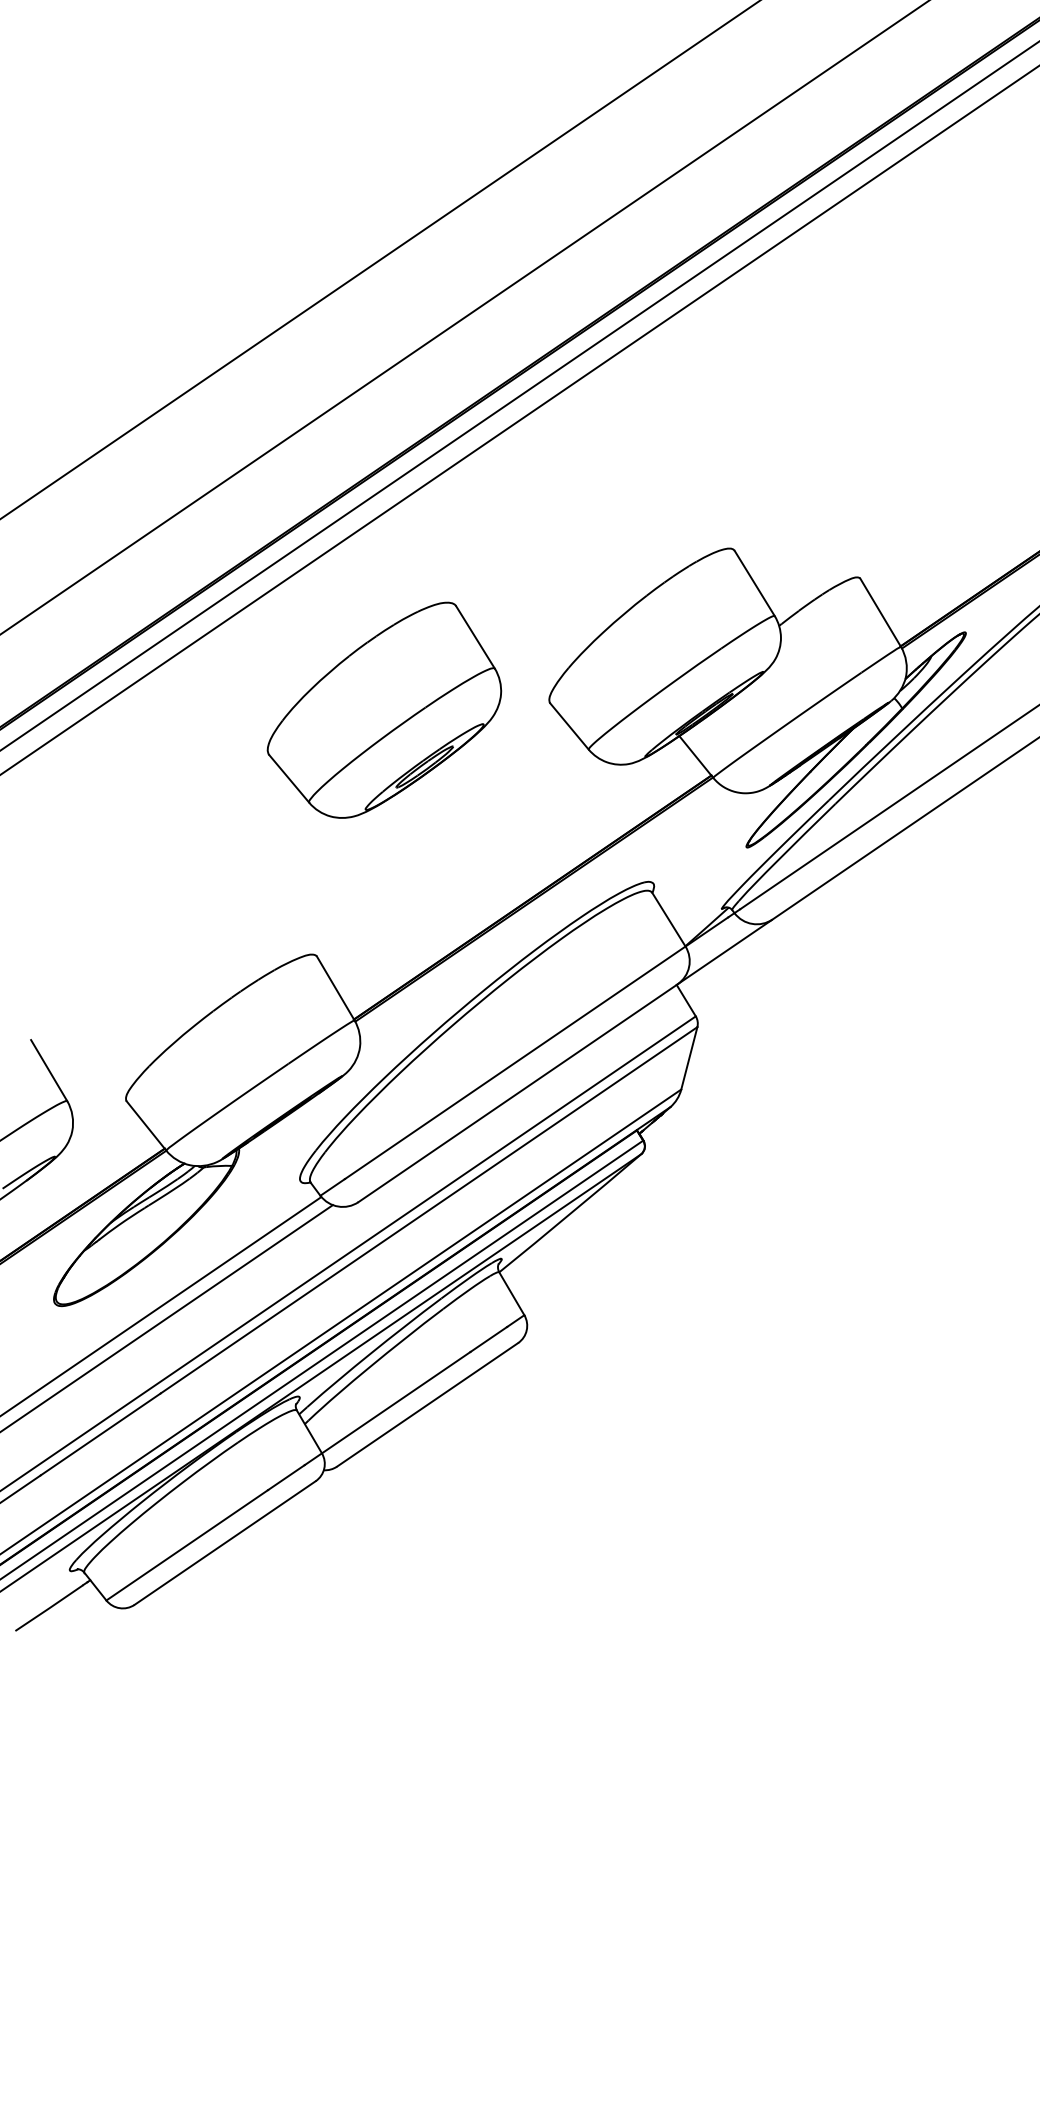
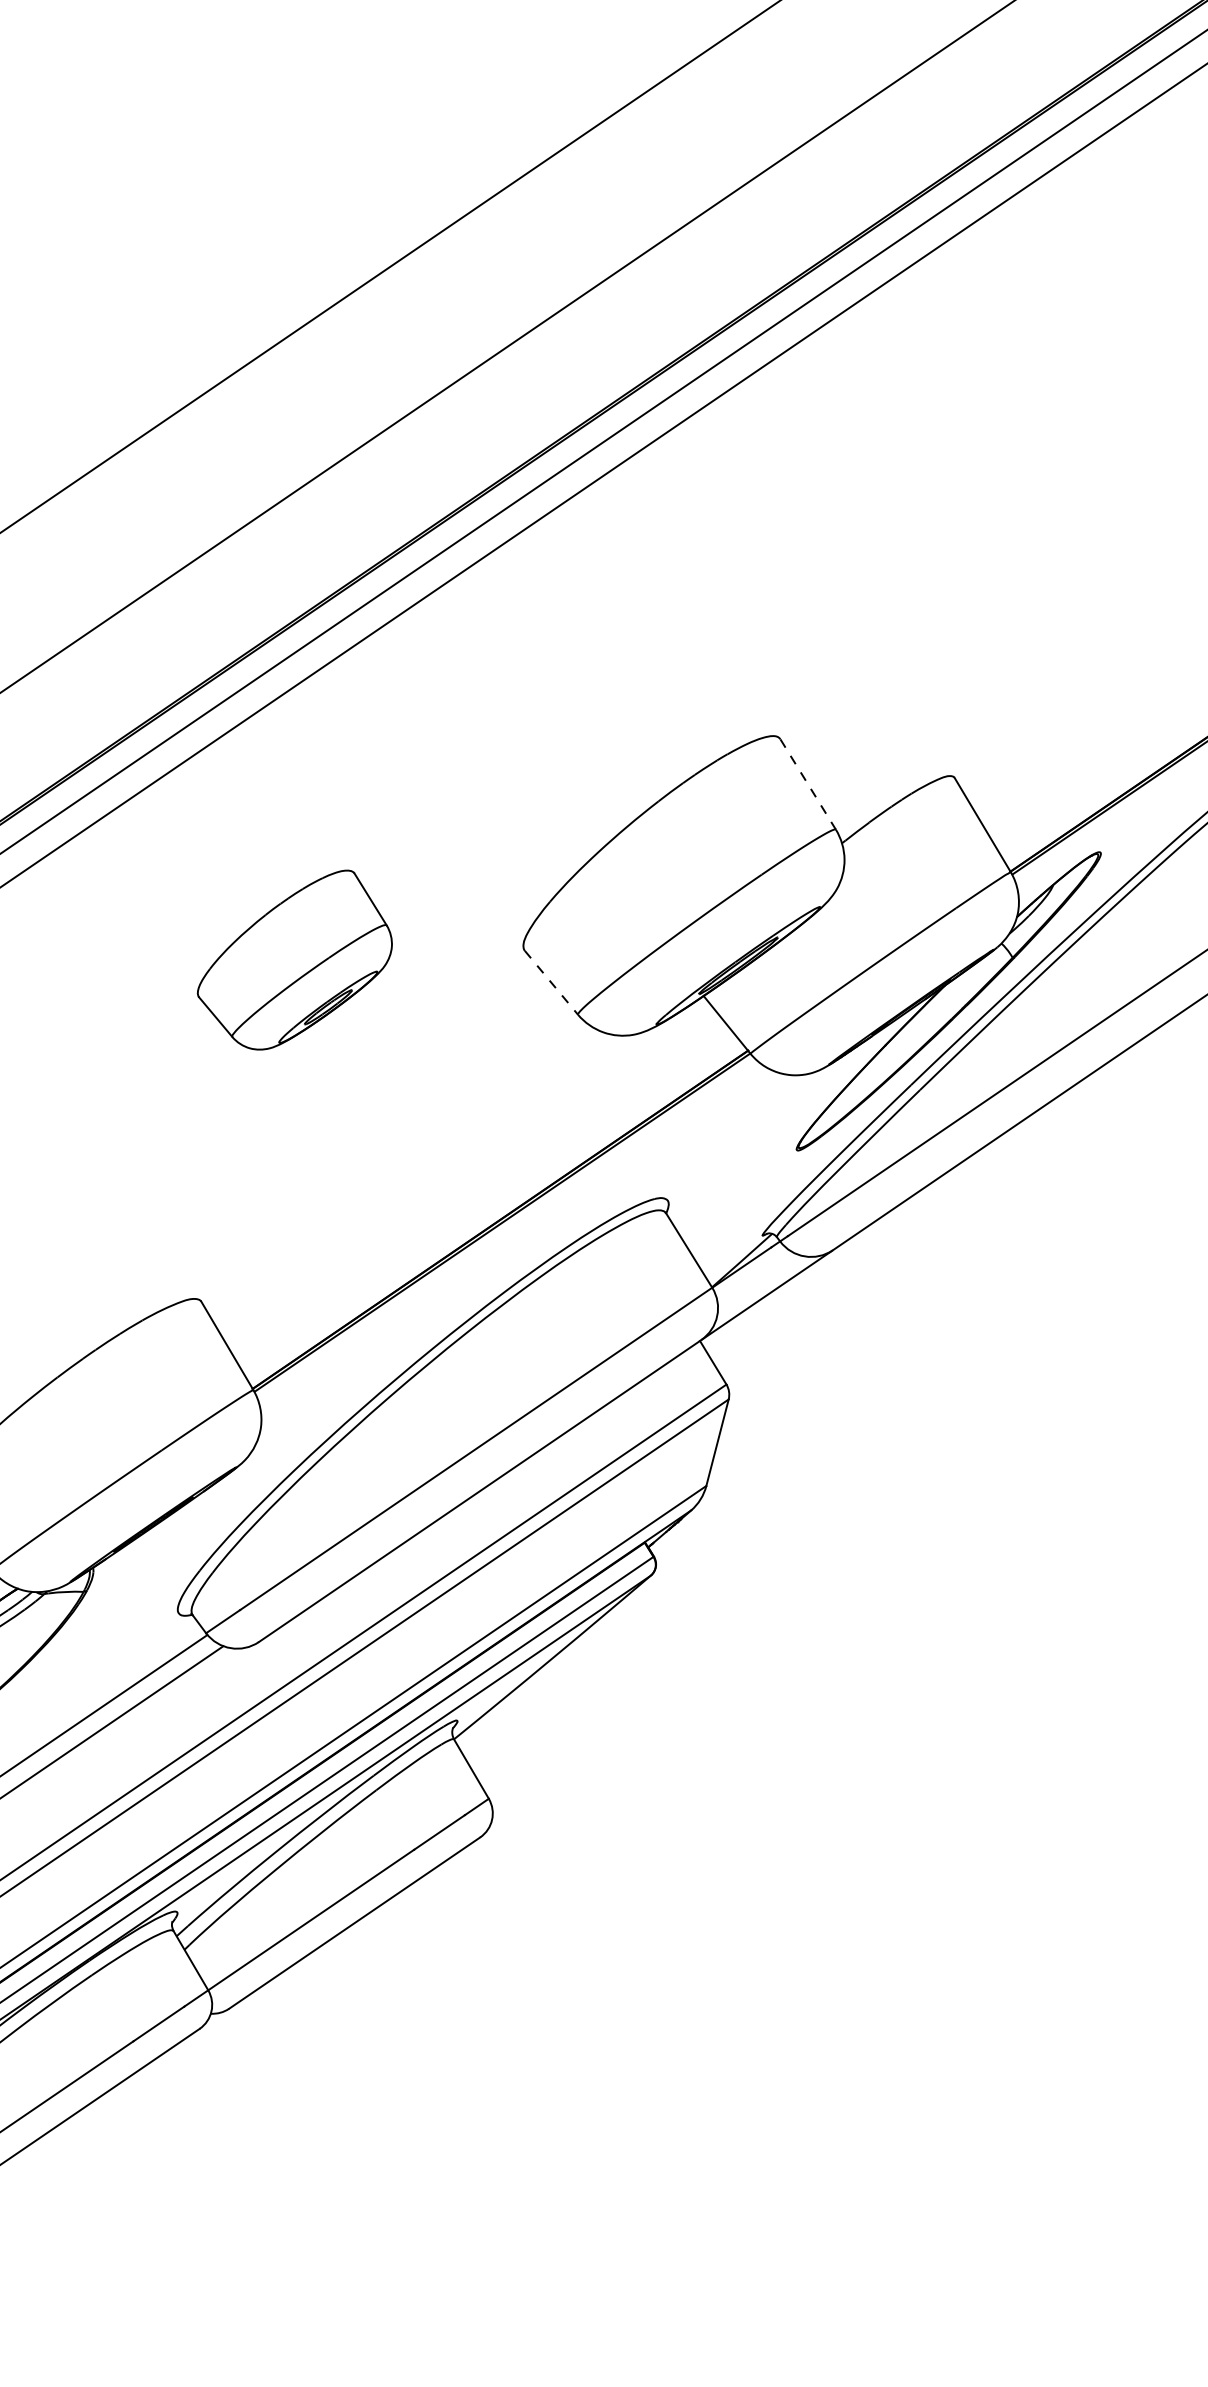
line: (755, 583) -> (809, 784), solid -> dashed
part: (384, 709) -> (294, 959), size x0.6
line: (569, 726) -> (551, 982), solid -> dashed

